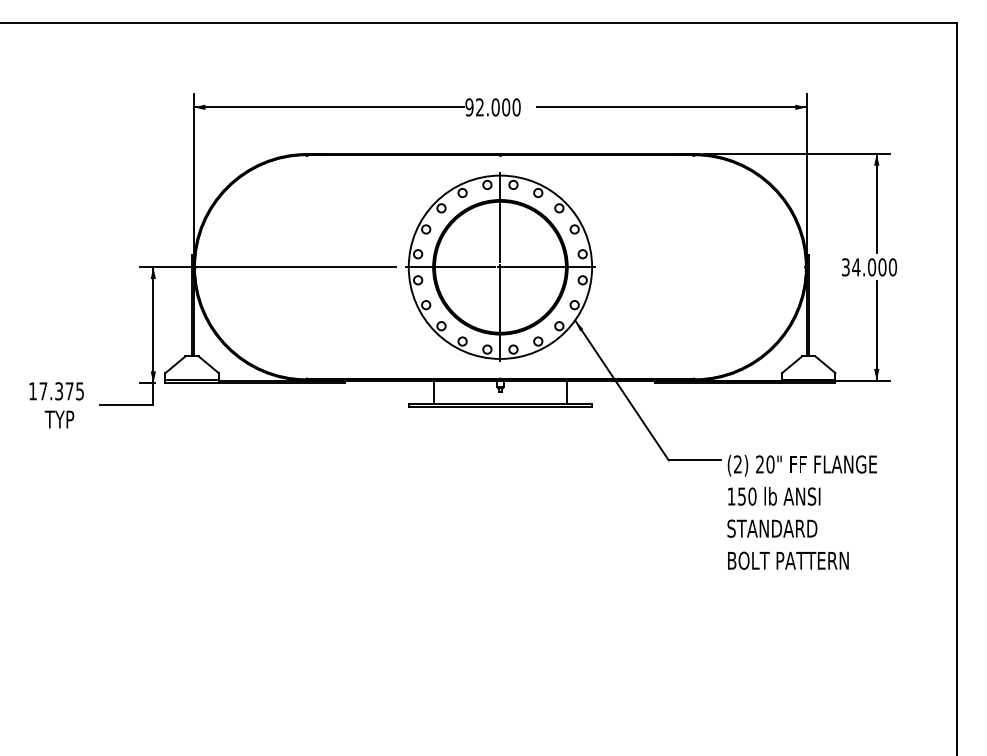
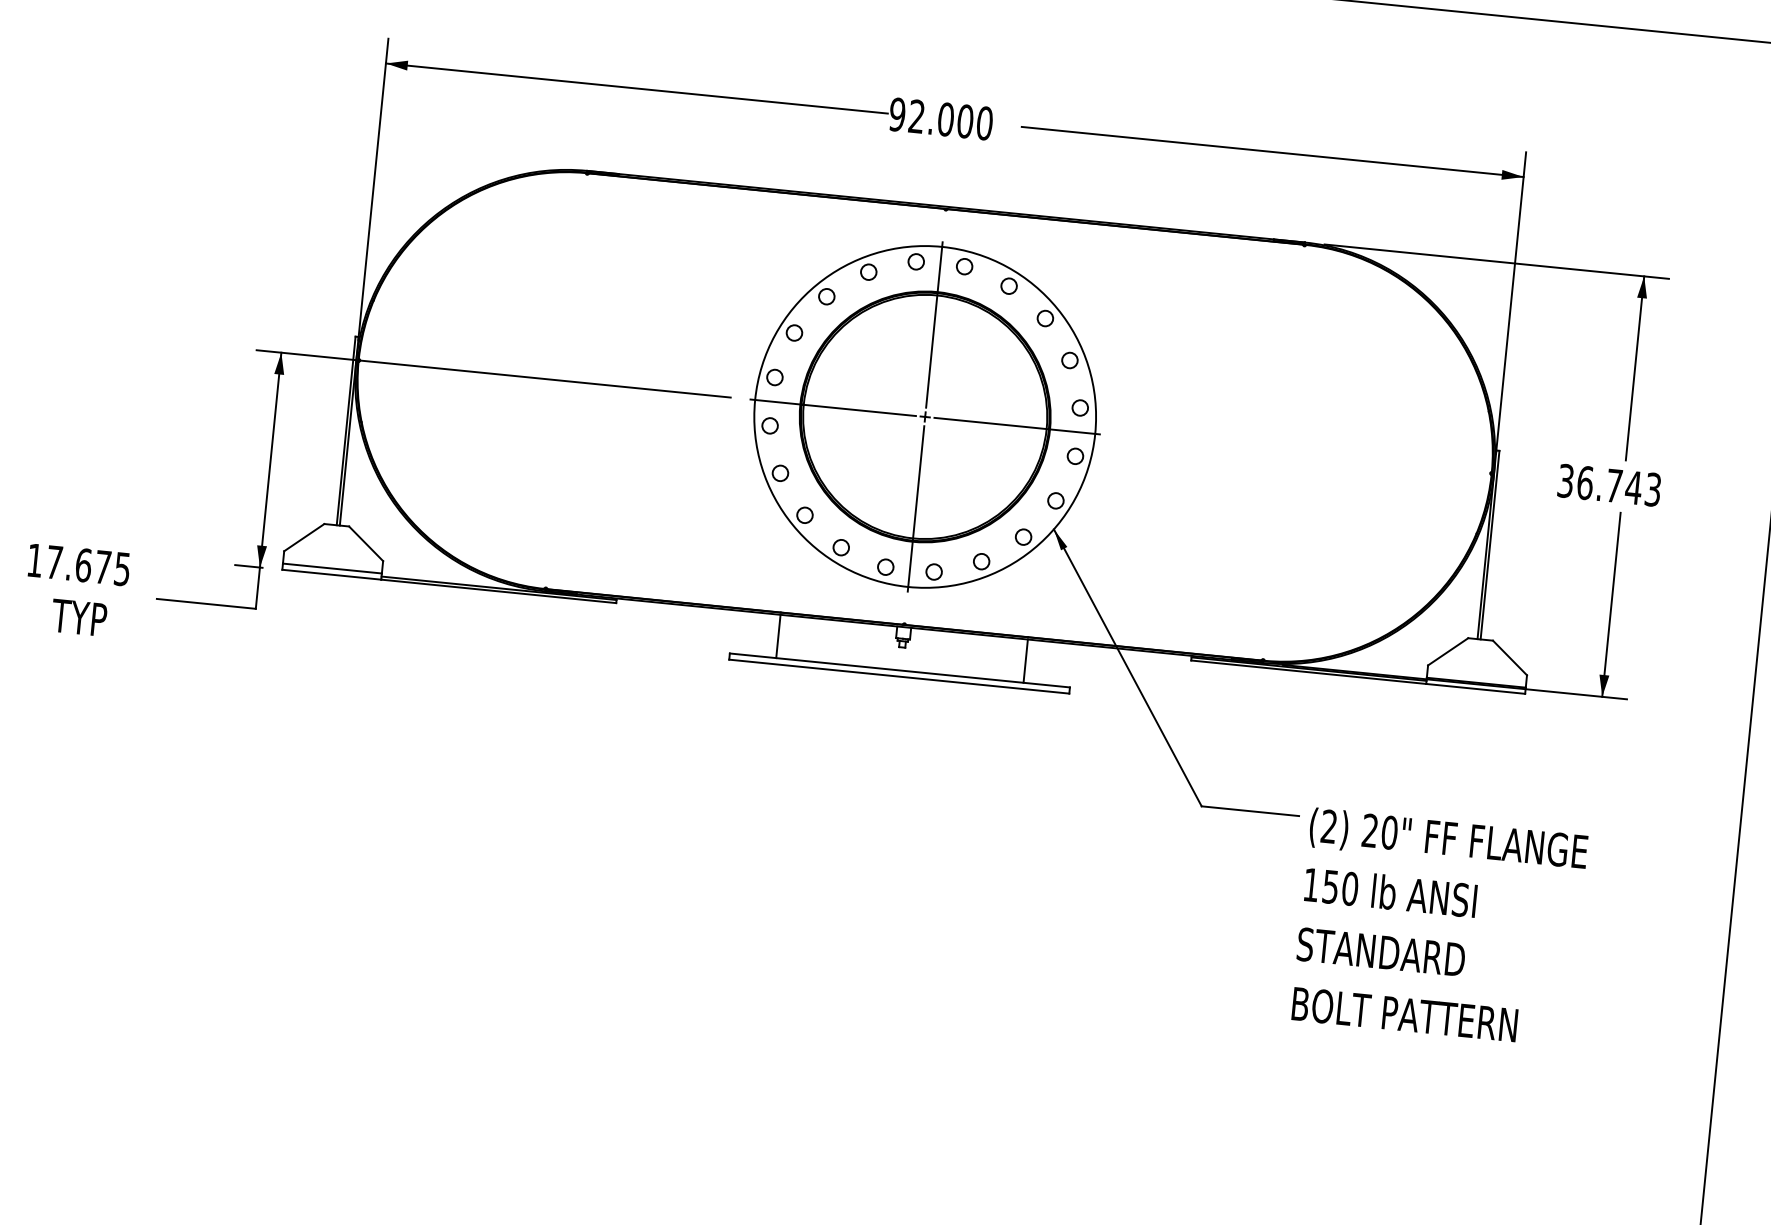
text: (874, 267) -> (1618, 486), 34.000 -> 36.743
text: (59, 391) -> (84, 565), 17.375 -> 17.675

